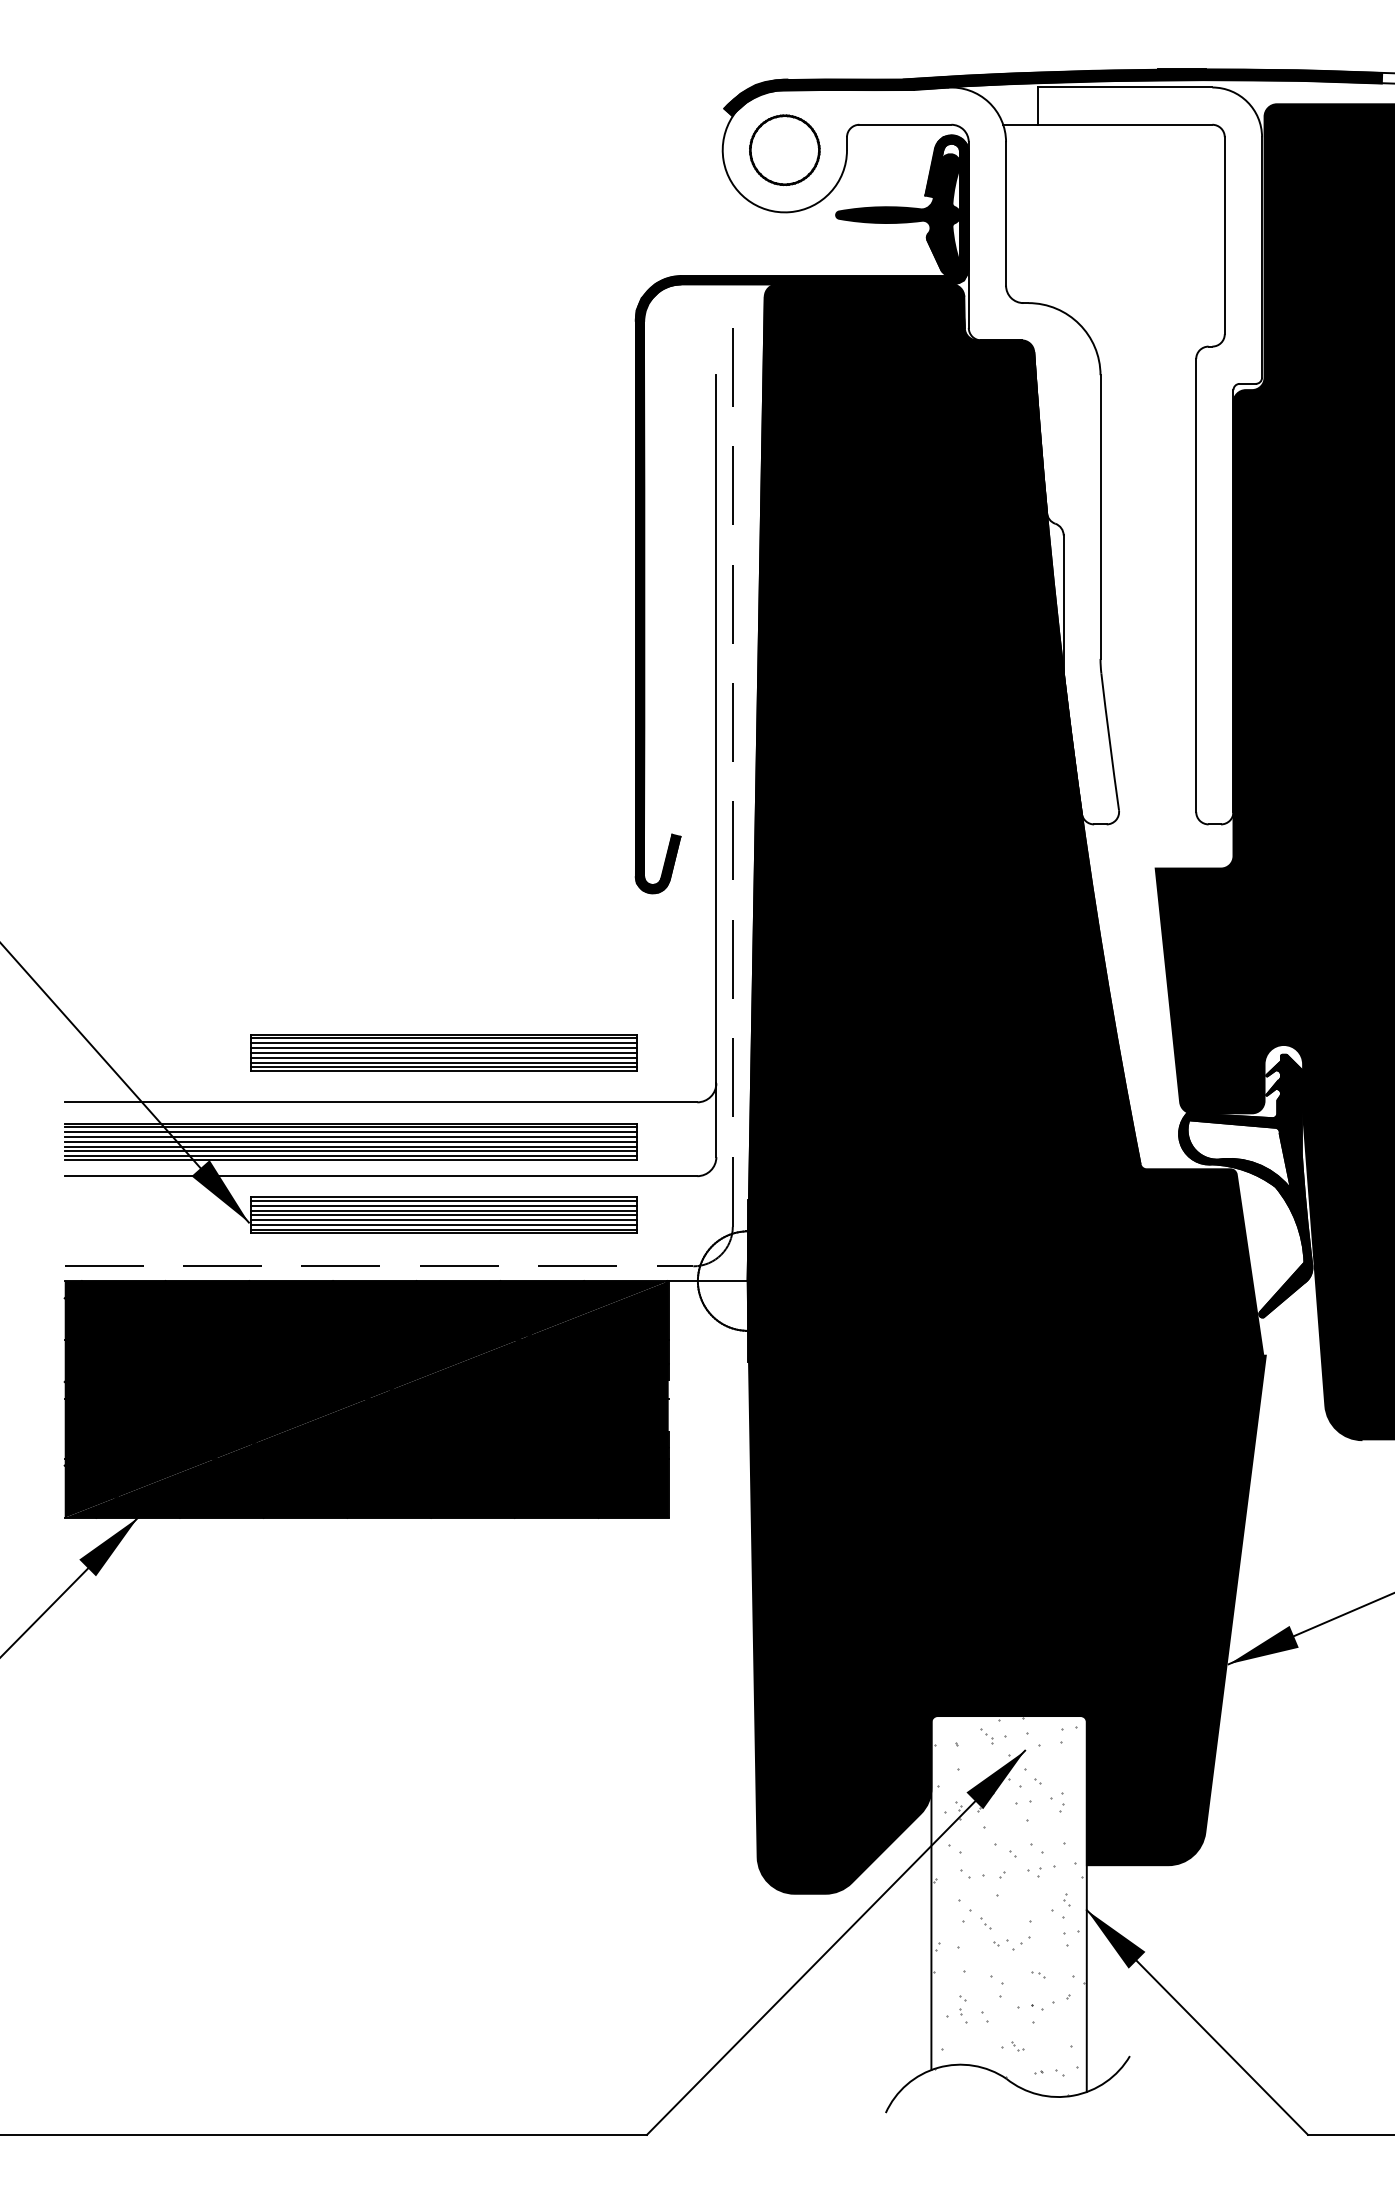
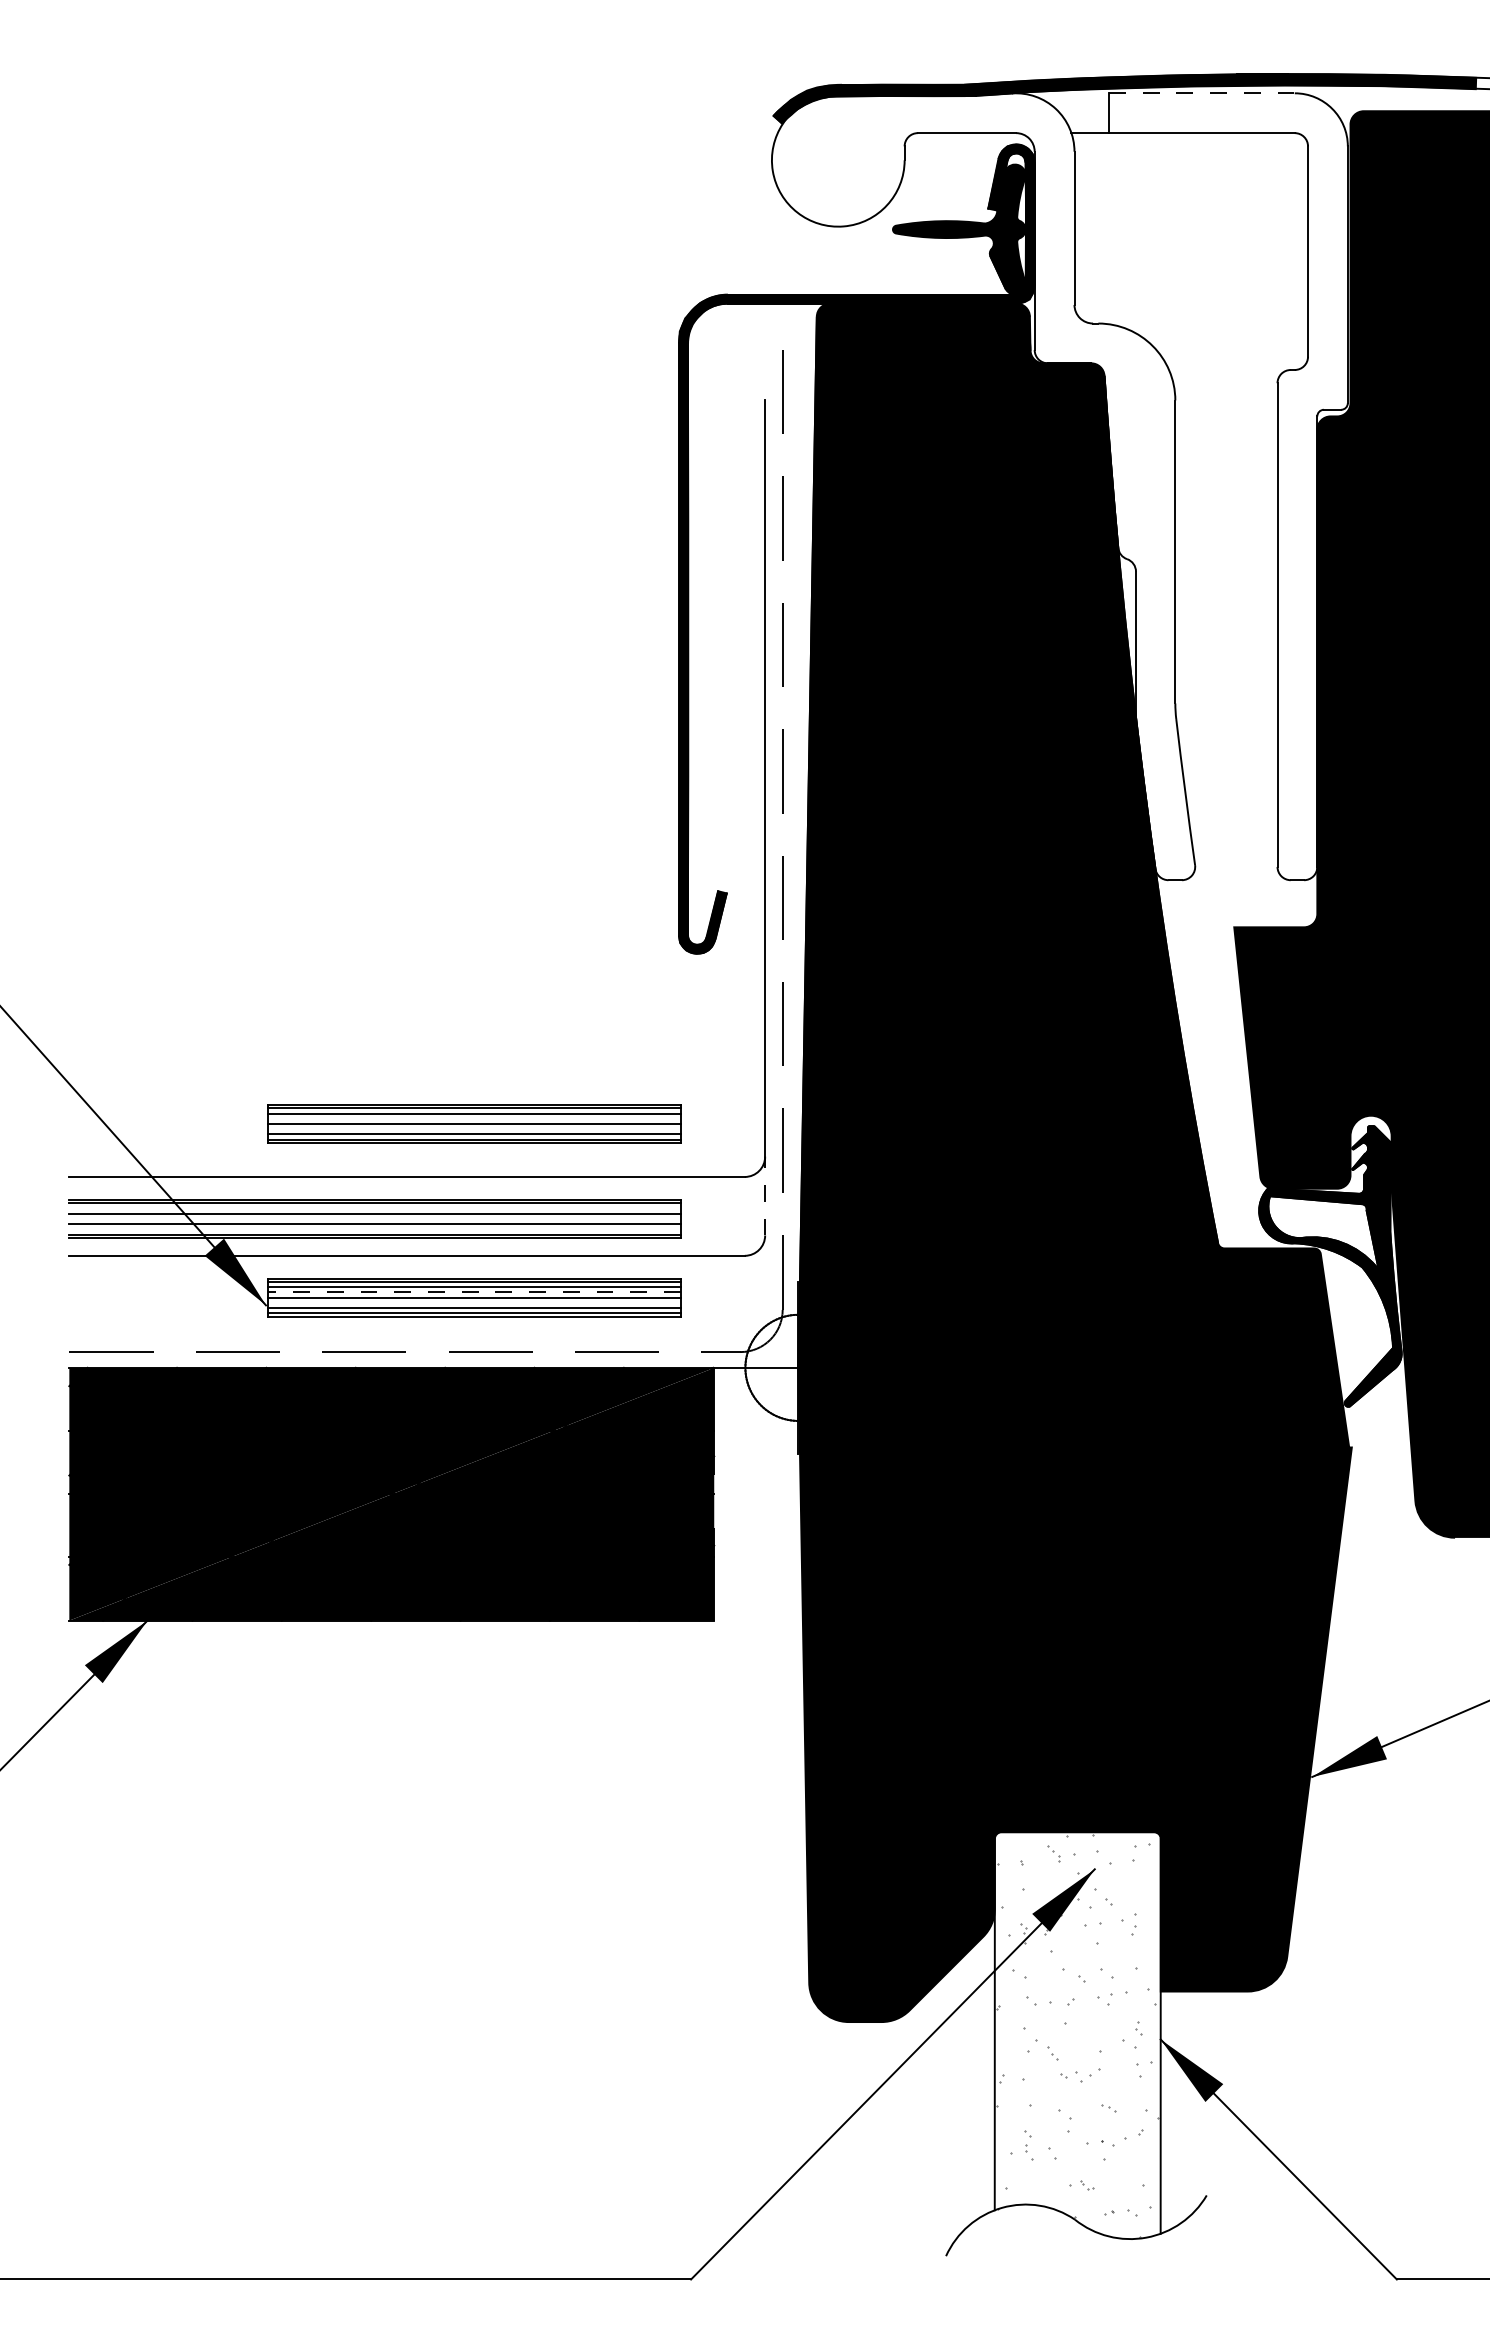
line: (1125, 87) -> (1201, 93), solid -> dashed
circle: (785, 150) -> (838, 160), removed
line: (443, 1047) -> (473, 1118), removed
line: (443, 1057) -> (473, 1129), removed
line: (716, 1119) -> (765, 1195), solid -> dashed
line: (350, 1131) -> (374, 1208), removed
line: (350, 1141) -> (374, 1218), removed
line: (350, 1151) -> (374, 1229), removed
line: (443, 1210) -> (473, 1292), solid -> dashed
line: (443, 1219) -> (473, 1302), removed

